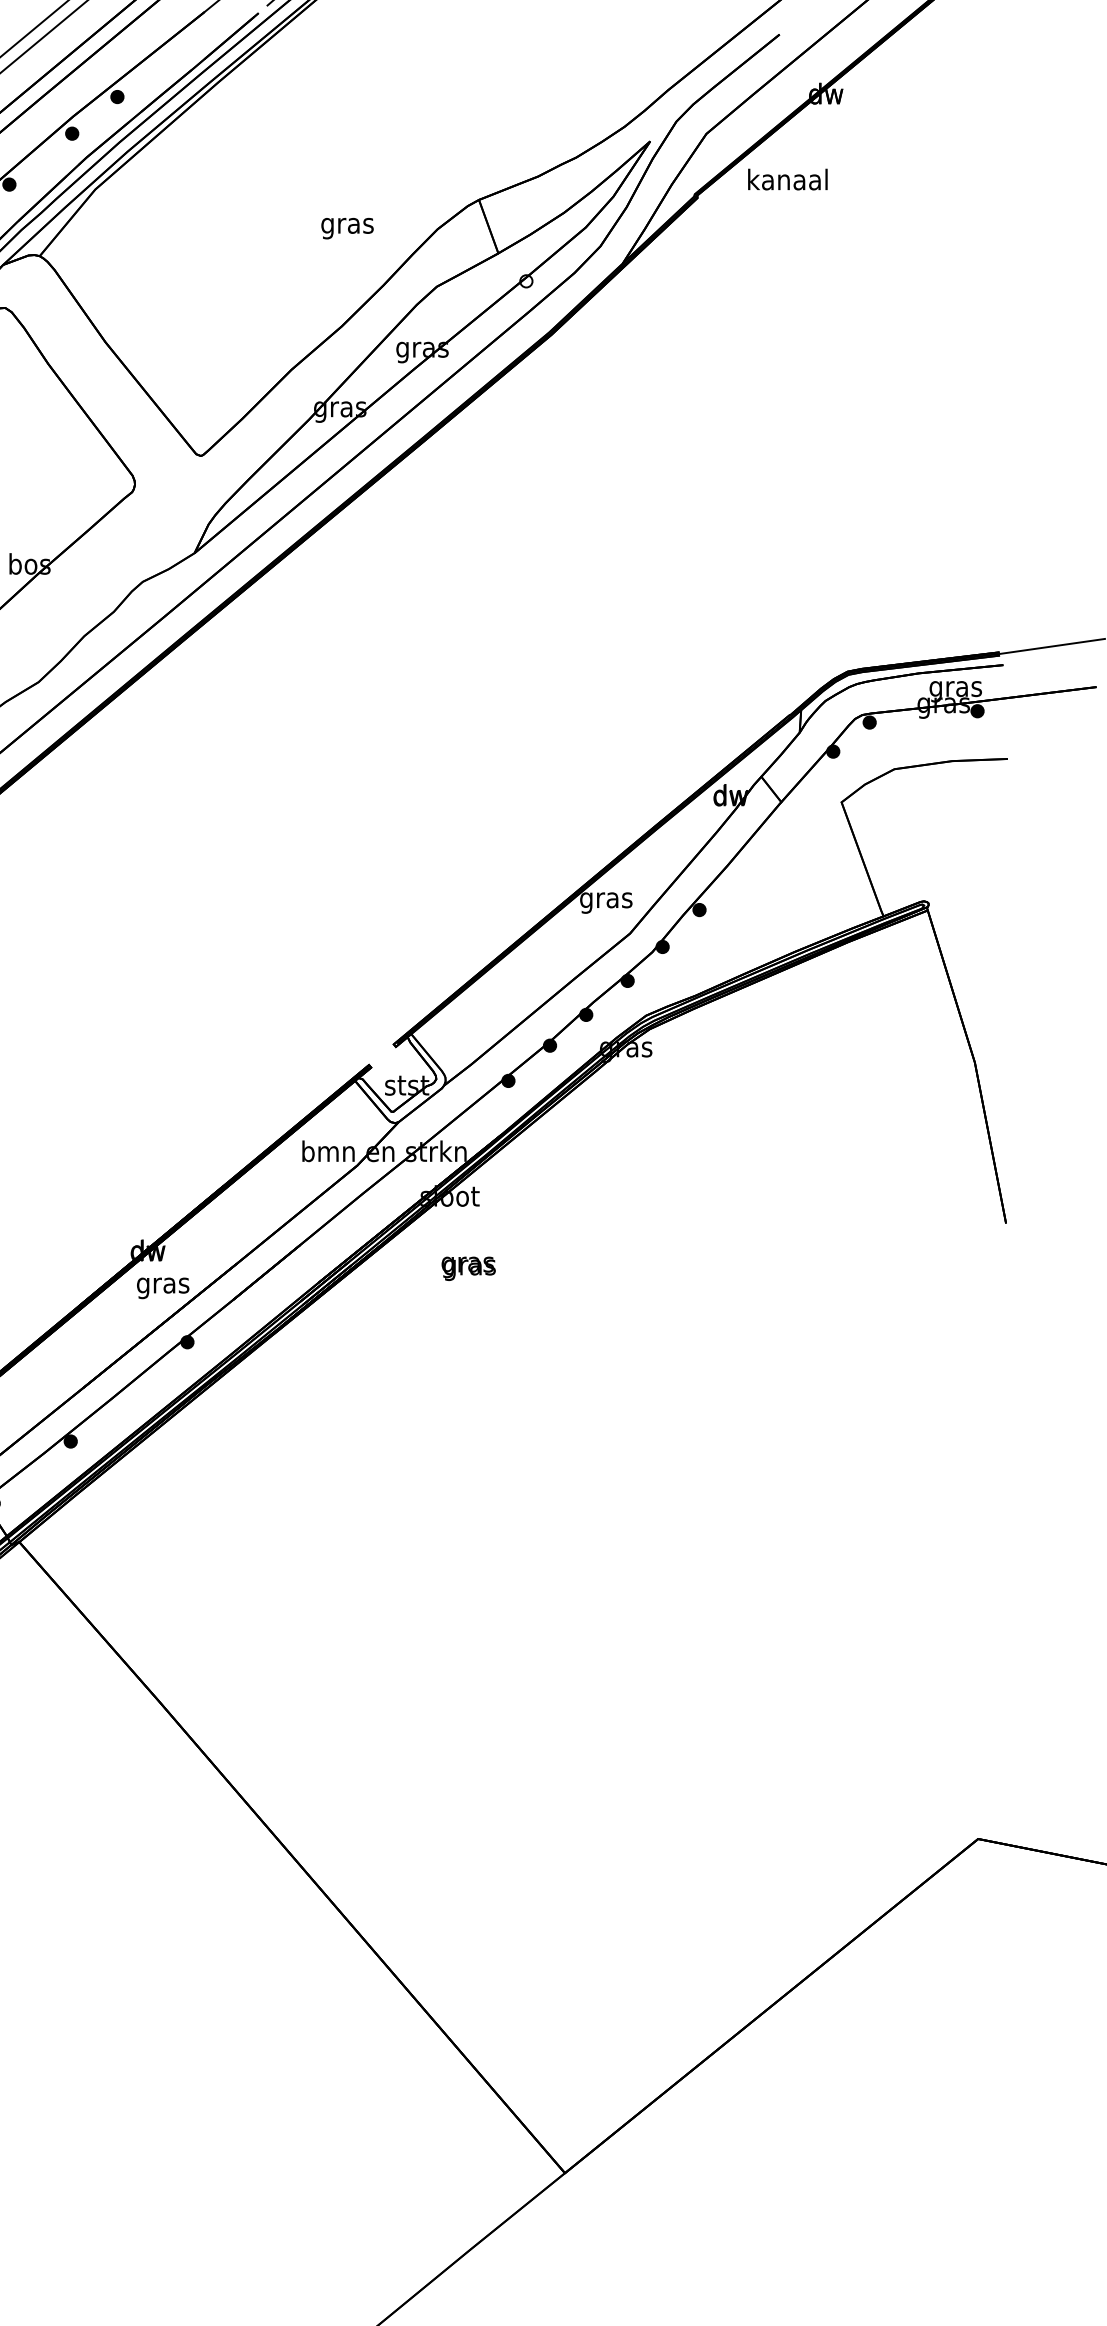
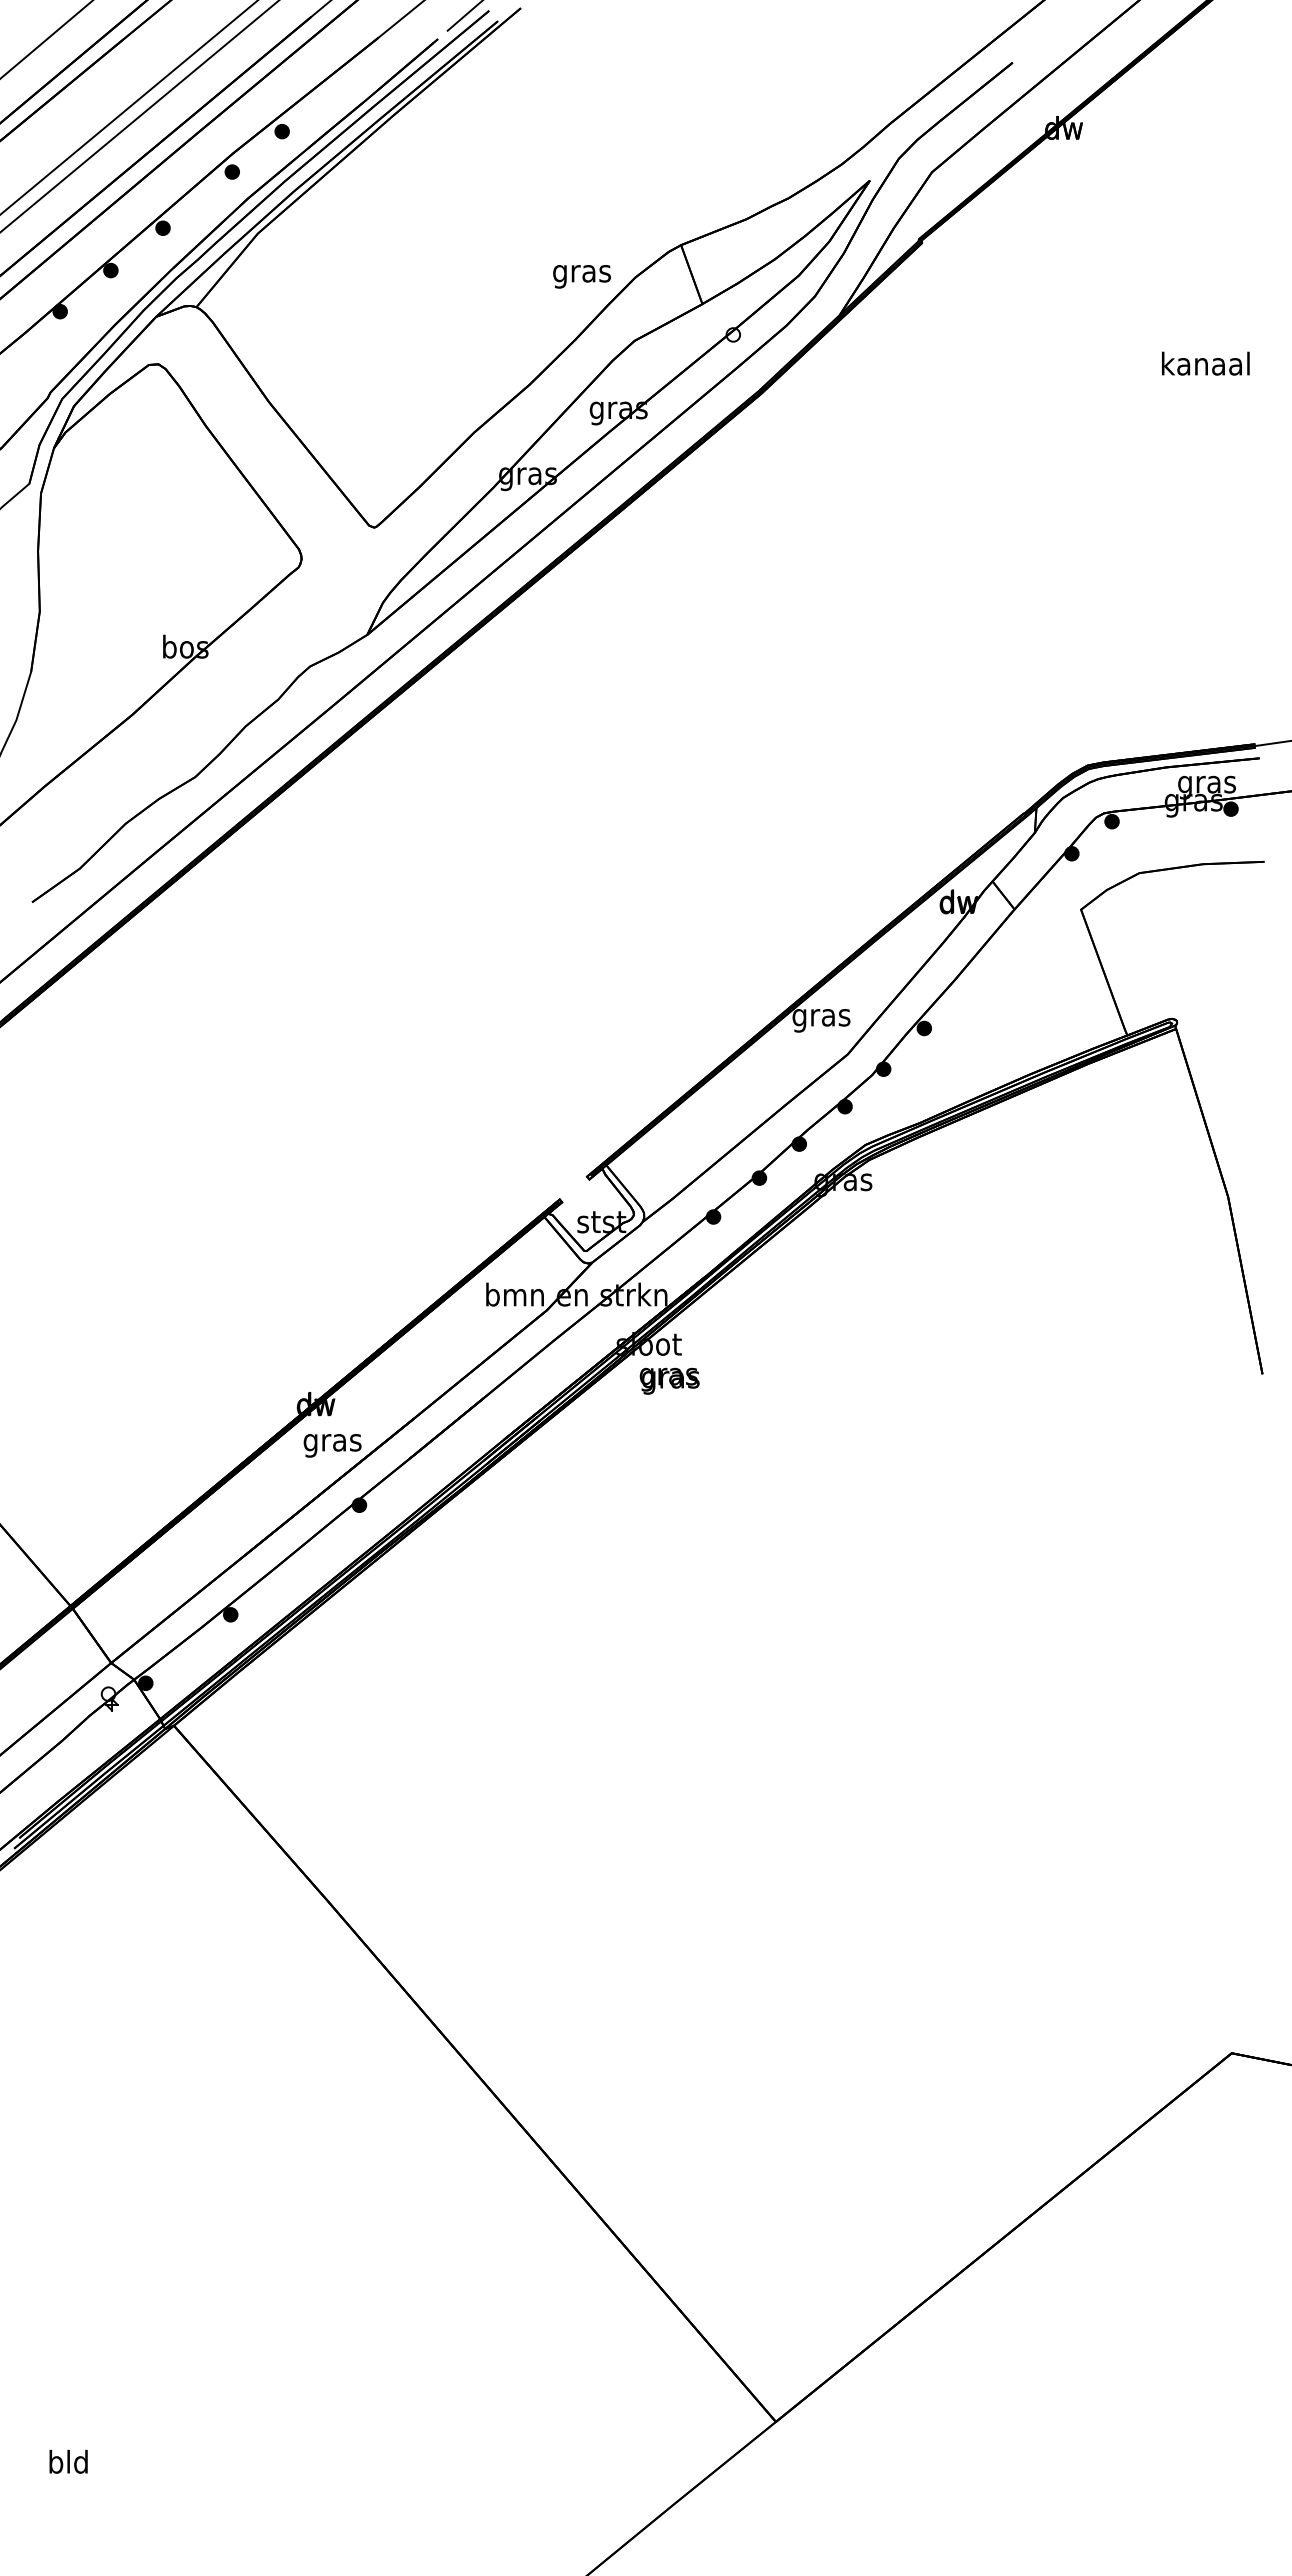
text: (787, 179) -> (1205, 363), moved
text: (347, 228) -> (581, 276), moved
text: (468, 1268) -> (669, 1380), moved

